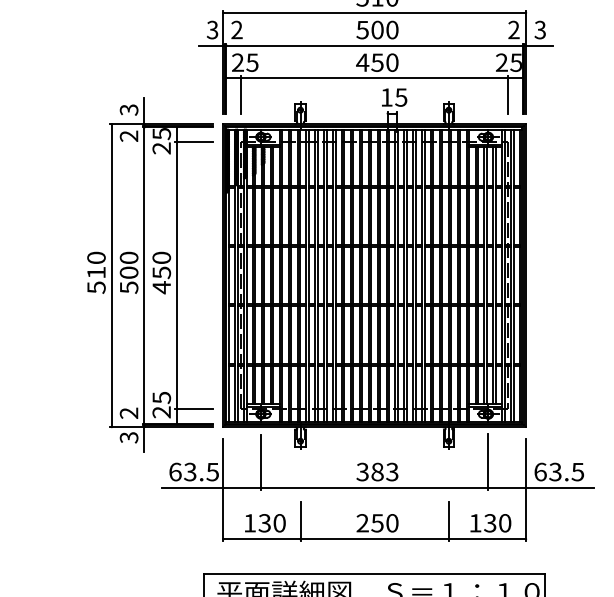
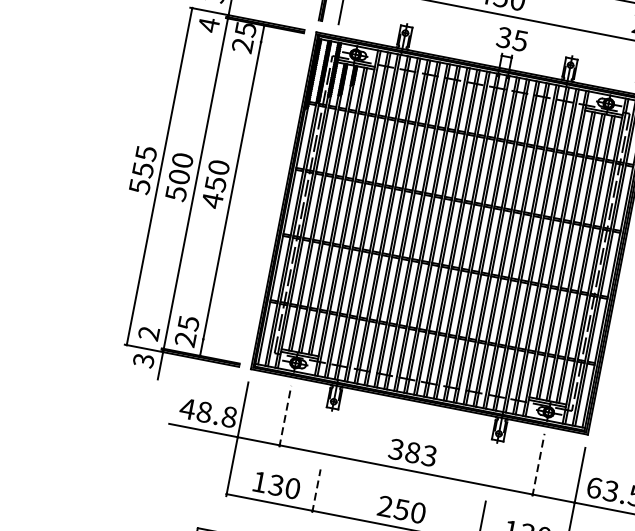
text: (386, 97) -> (503, 37), 15 -> 35
text: (128, 136) -> (208, 25), 2 -> 4
line: (193, 142) -> (279, 45), removed
text: (96, 265) -> (144, 161), 510 -> 555
line: (193, 409) -> (221, 343), removed
line: (488, 461) -> (538, 464), solid -> dashed
line: (261, 462) -> (285, 416), solid -> dashed
text: (193, 471) -> (208, 412), 63.5 -> 48.8
line: (300, 521) -> (316, 491), solid -> dashed

